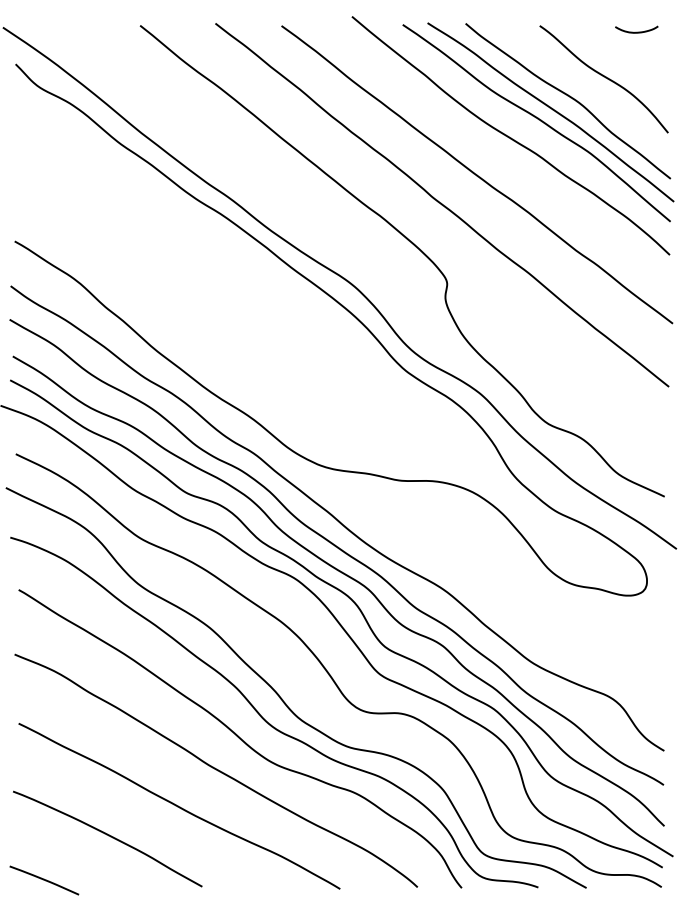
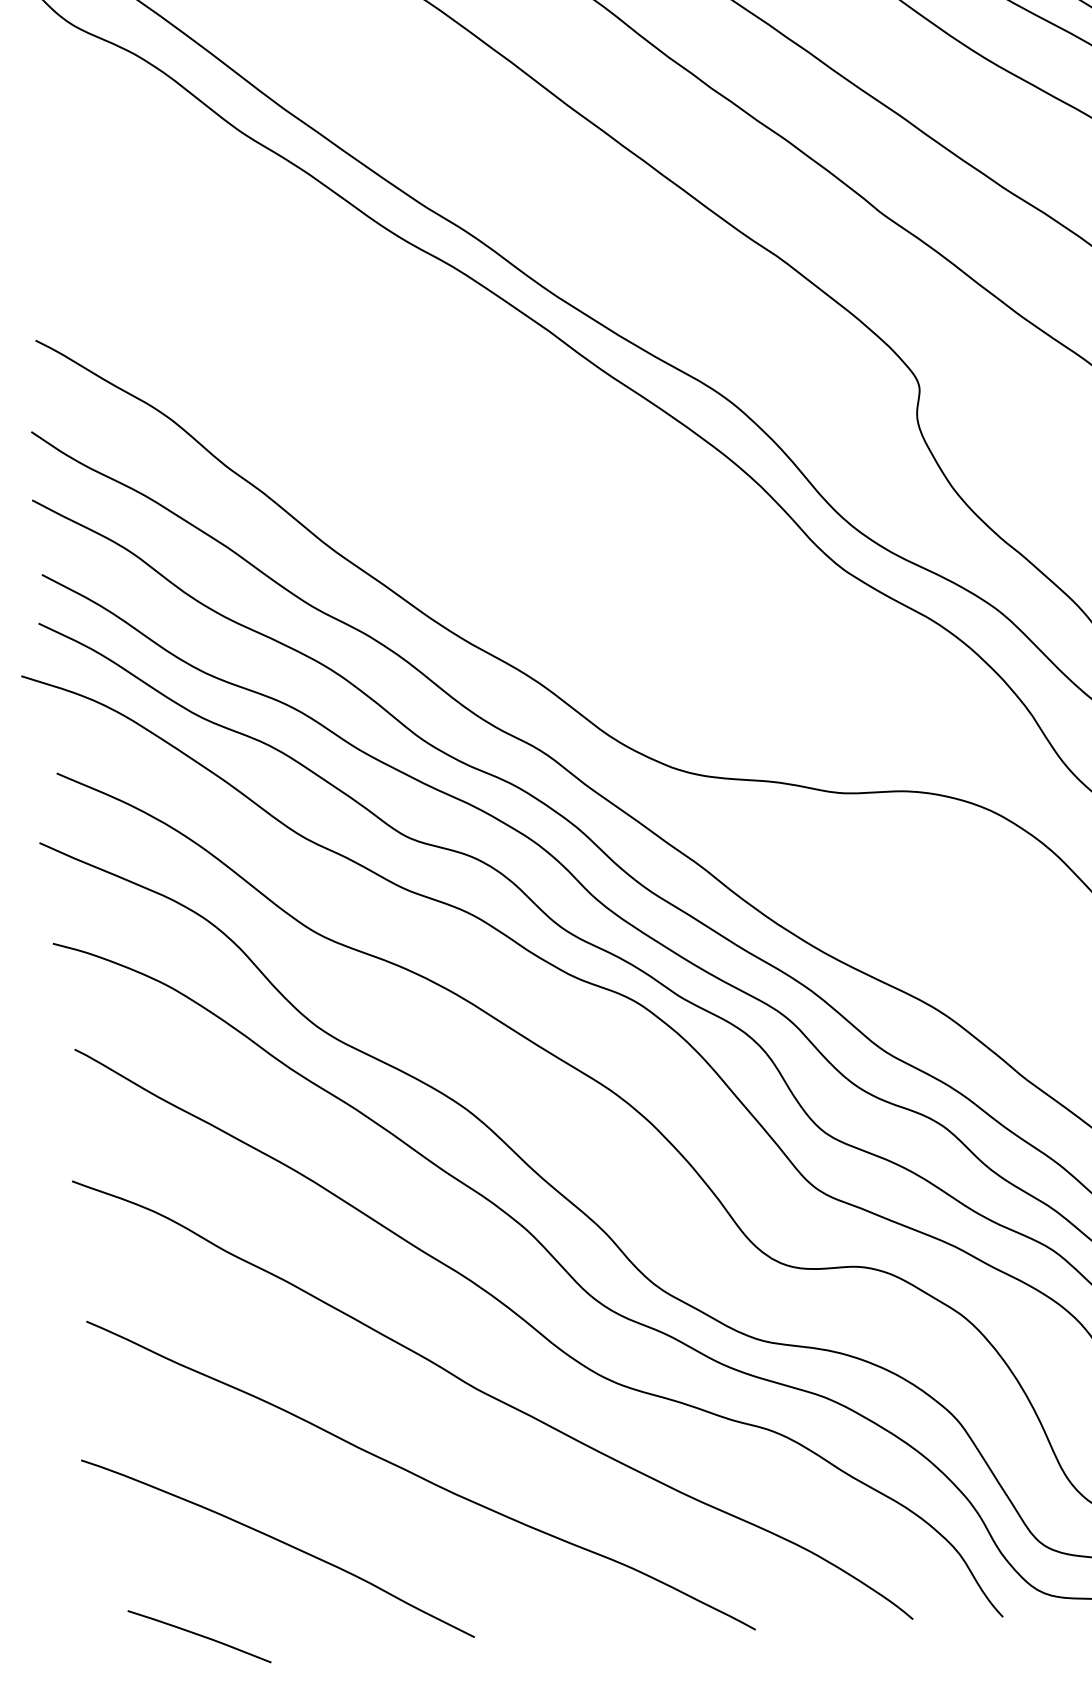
line: (44, 880) -> (199, 1636), moved

